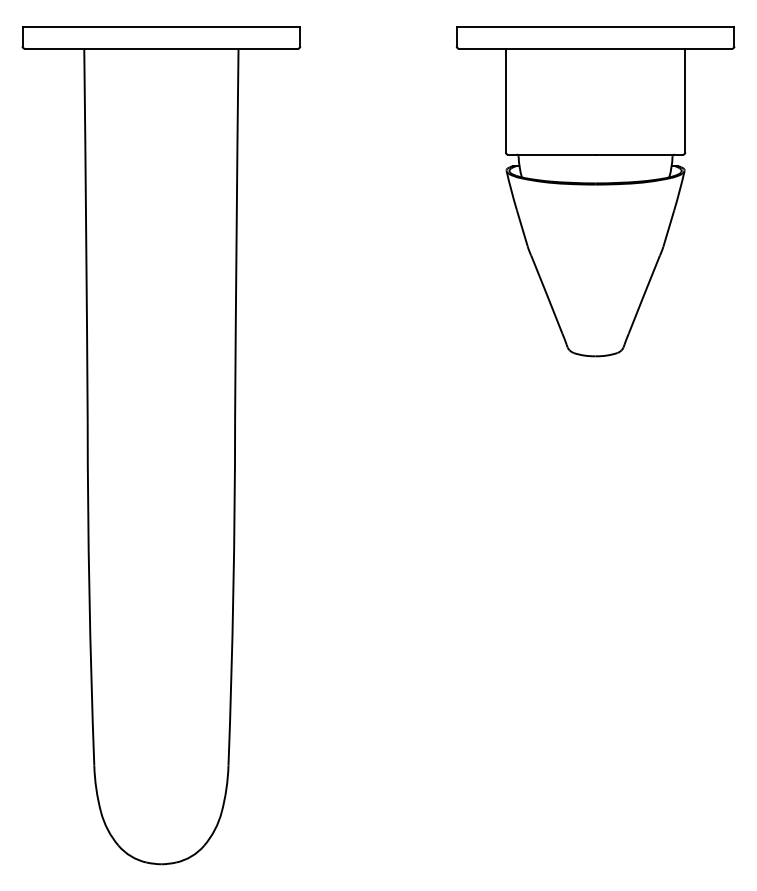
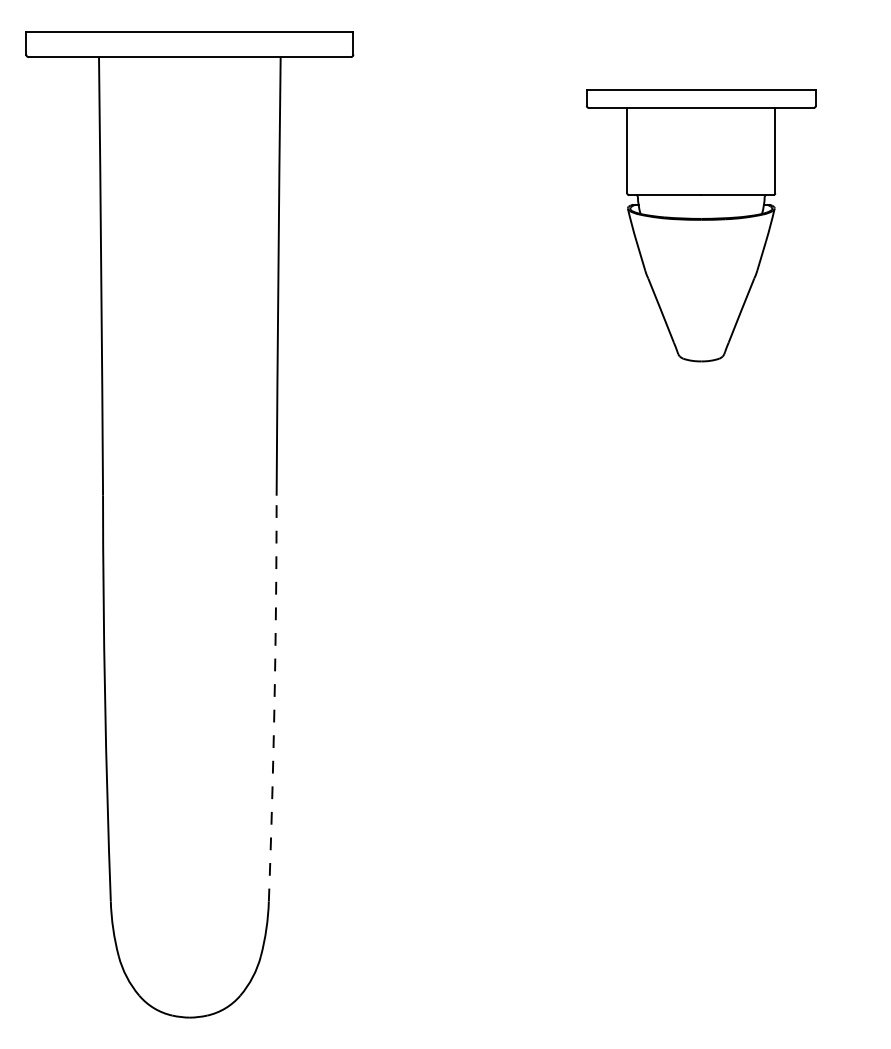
part: (595, 191) -> (701, 225), size x0.7
arc: (233, 593) -> (274, 698), solid -> dashed

